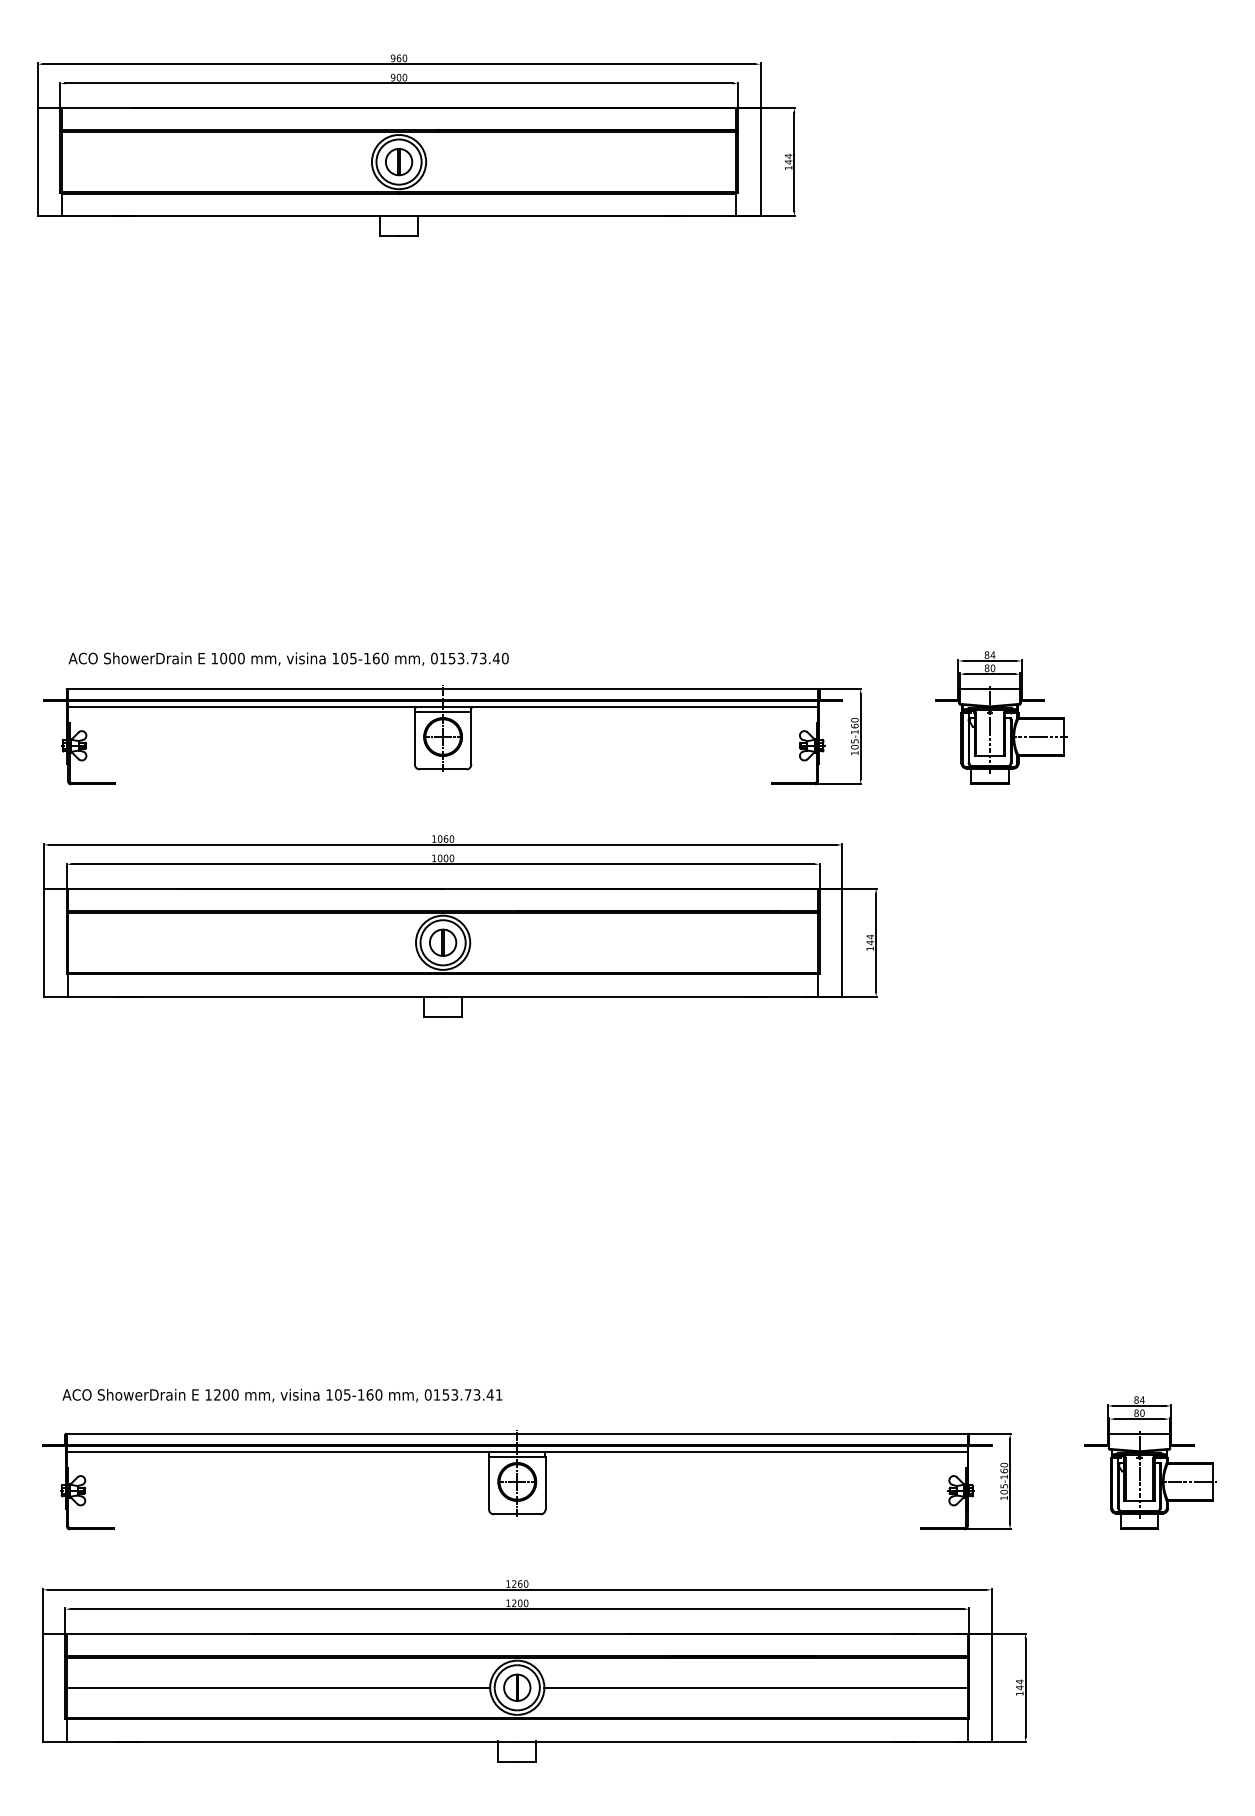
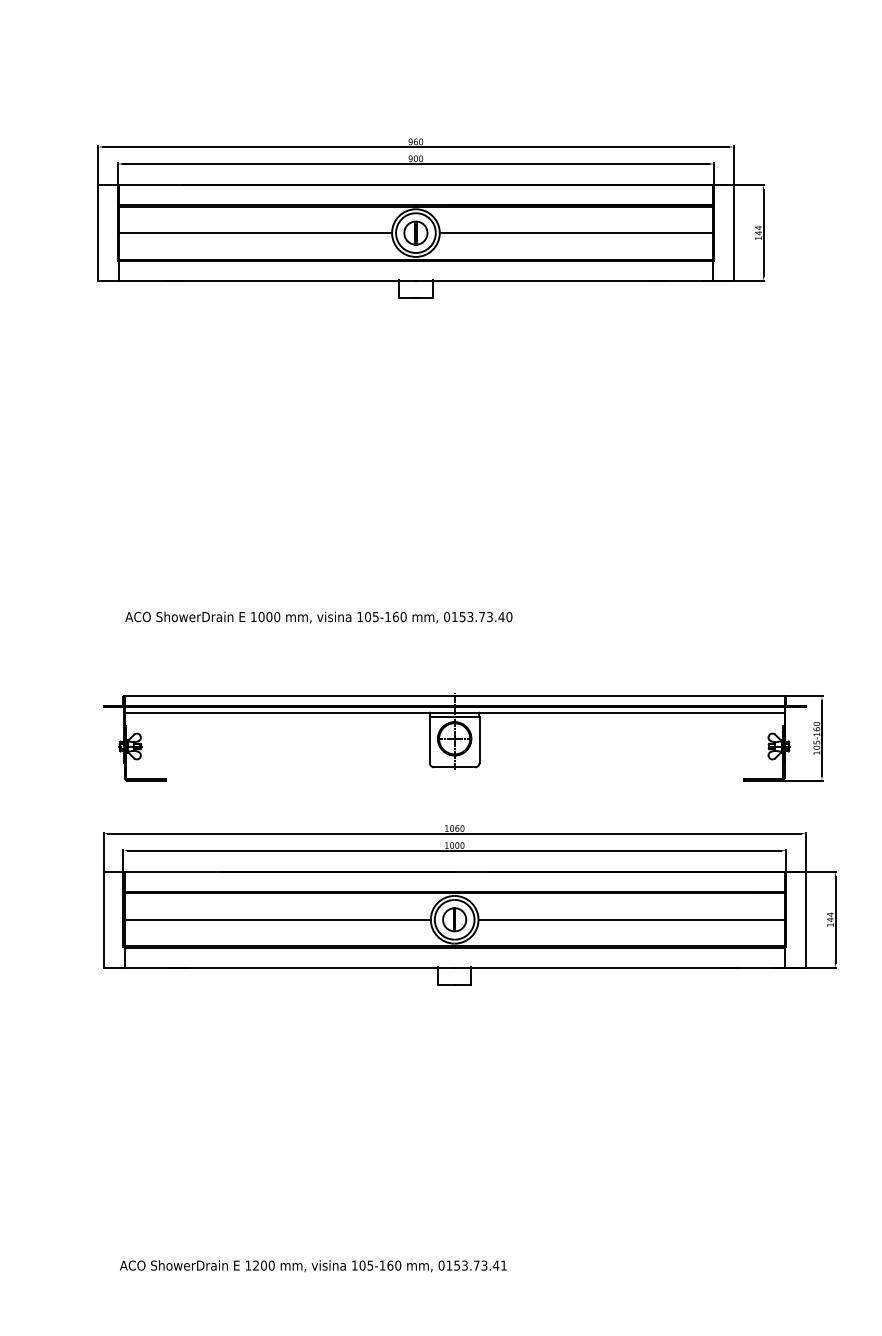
line: (216, 162) -> (255, 233), added
line: (581, 162) -> (576, 233), added
text: (288, 658) -> (318, 616), moved
line: (242, 942) -> (278, 919), added
line: (644, 942) -> (631, 919), added
text: (282, 1395) -> (313, 1266), moved

